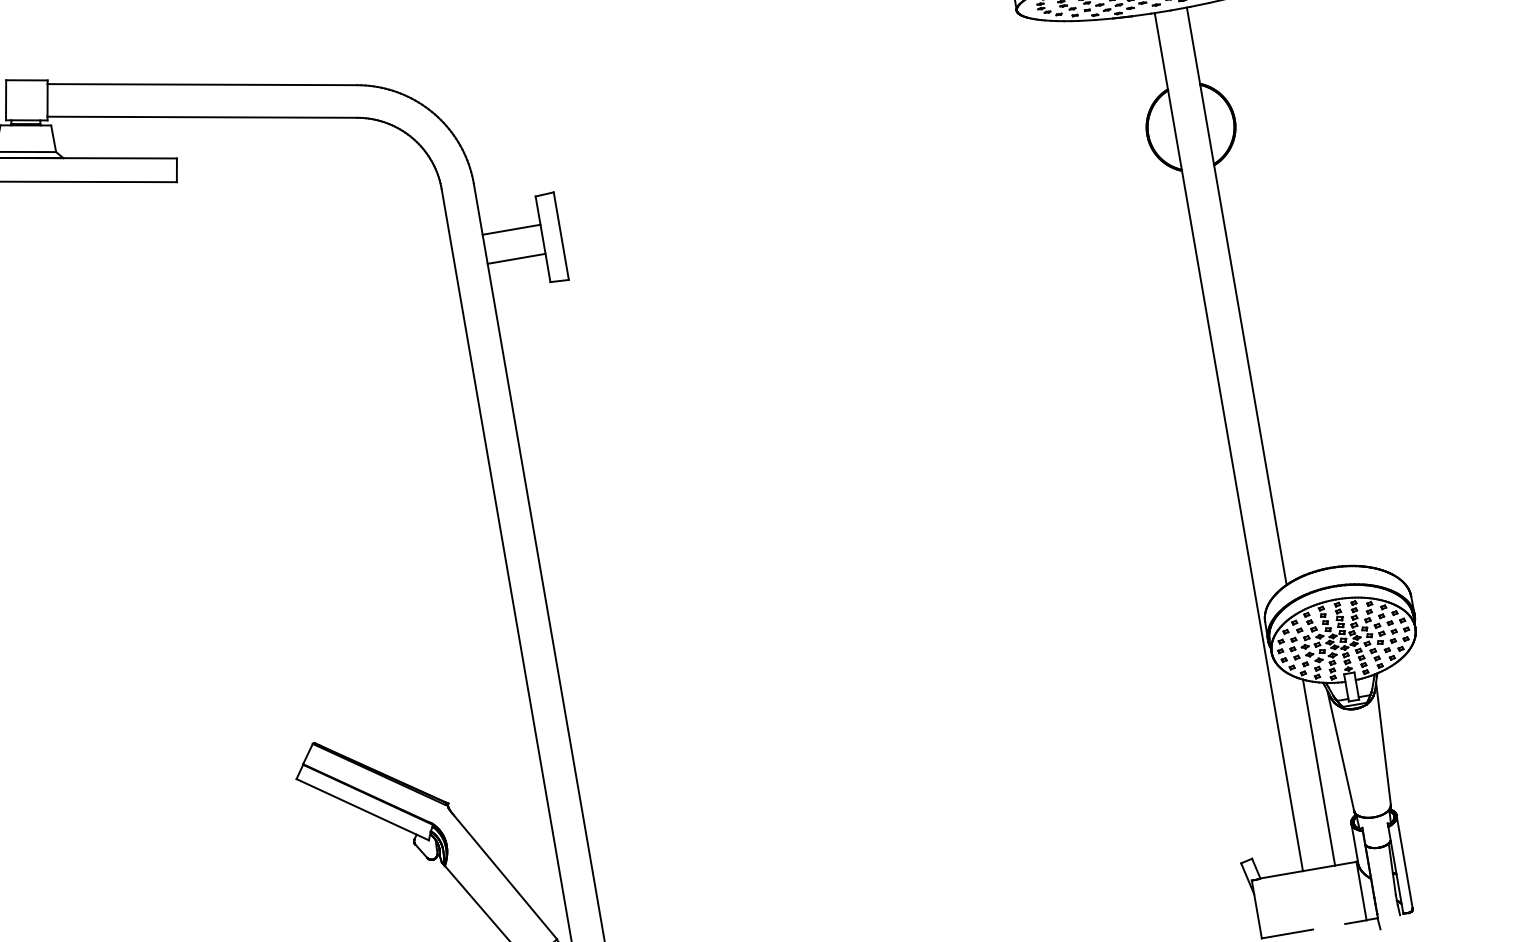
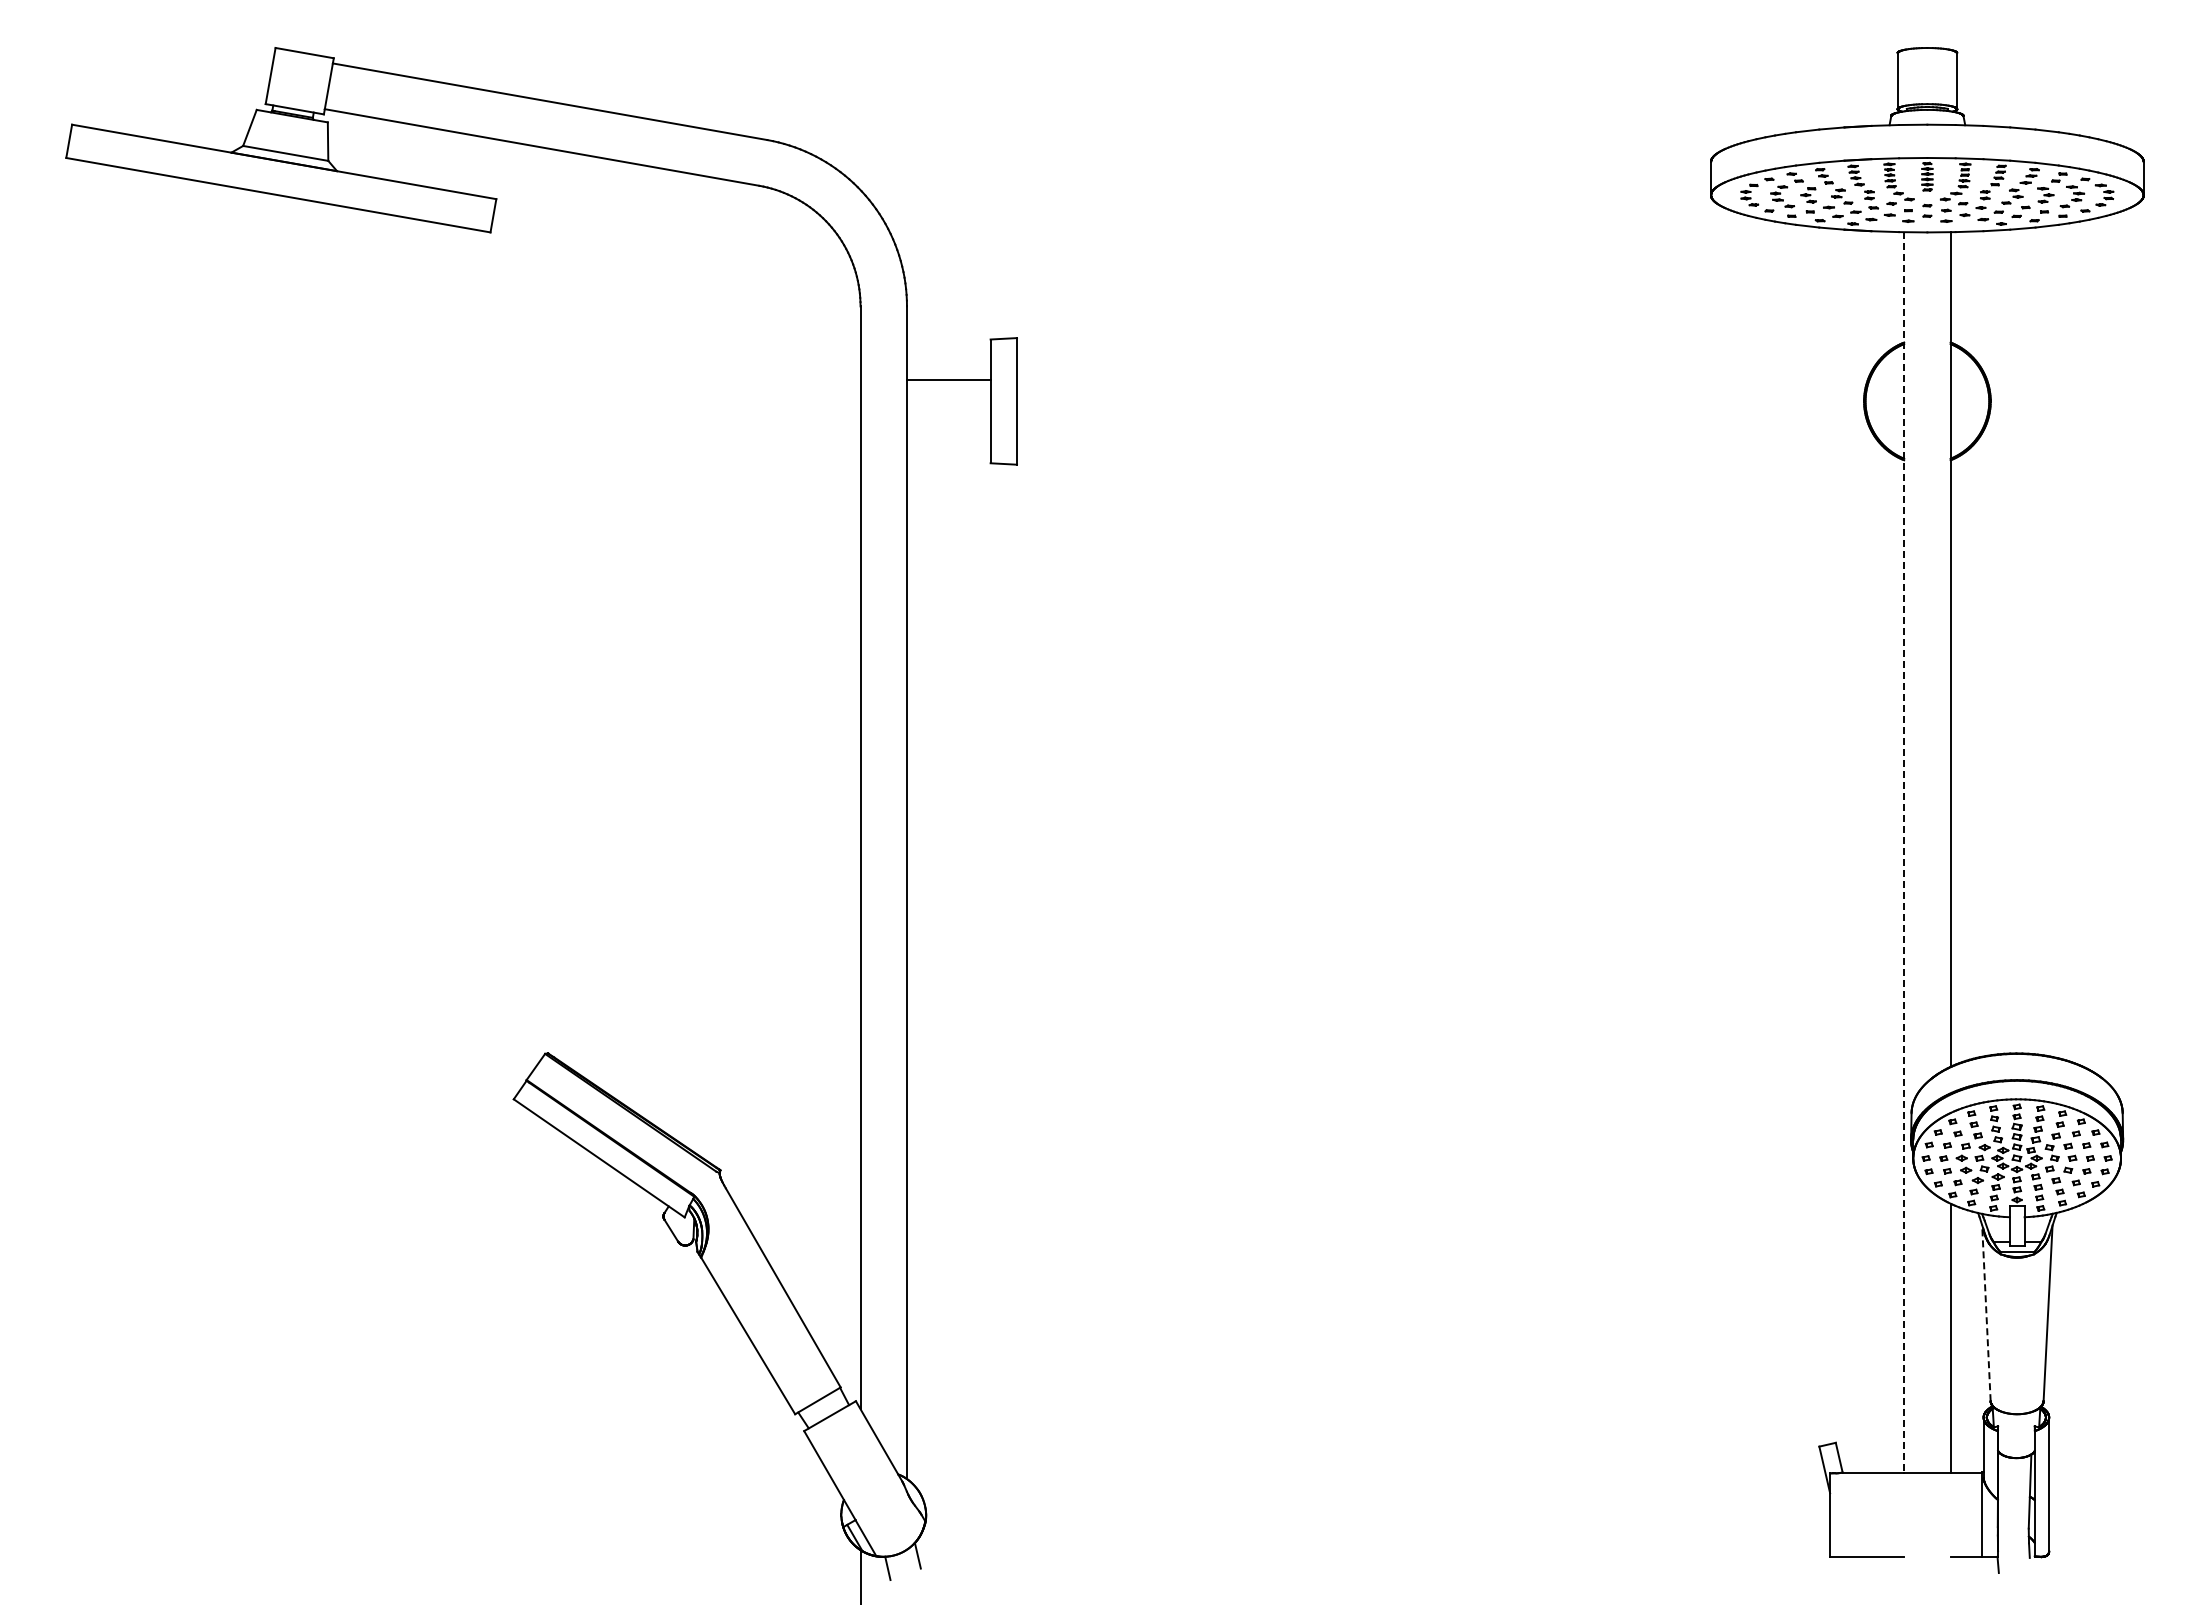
line: (516, 258) -> (948, 422), removed
line: (1229, 442) -> (1904, 852), solid -> dashed
line: (1340, 750) -> (1986, 1312), solid -> dashed

